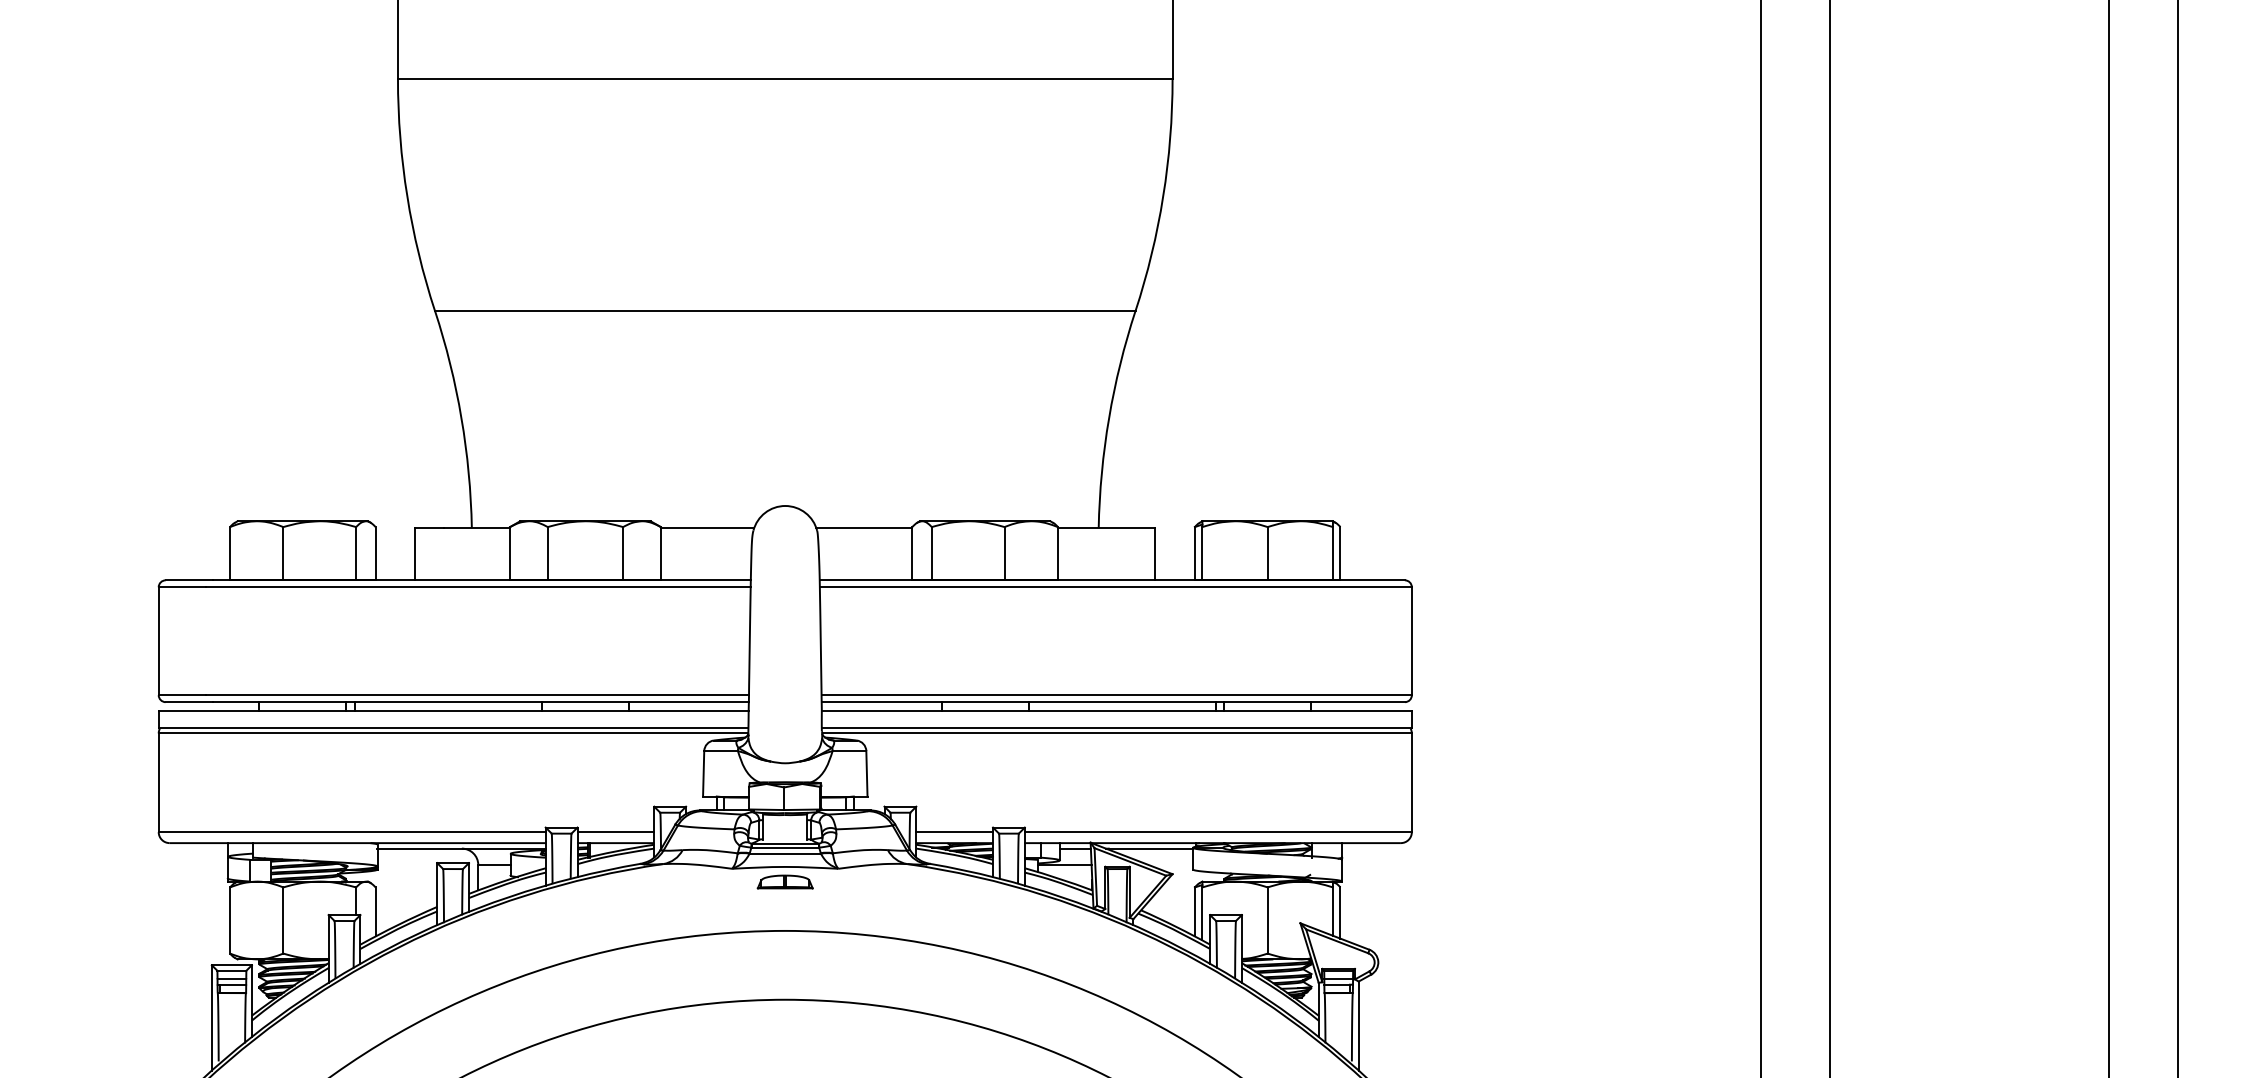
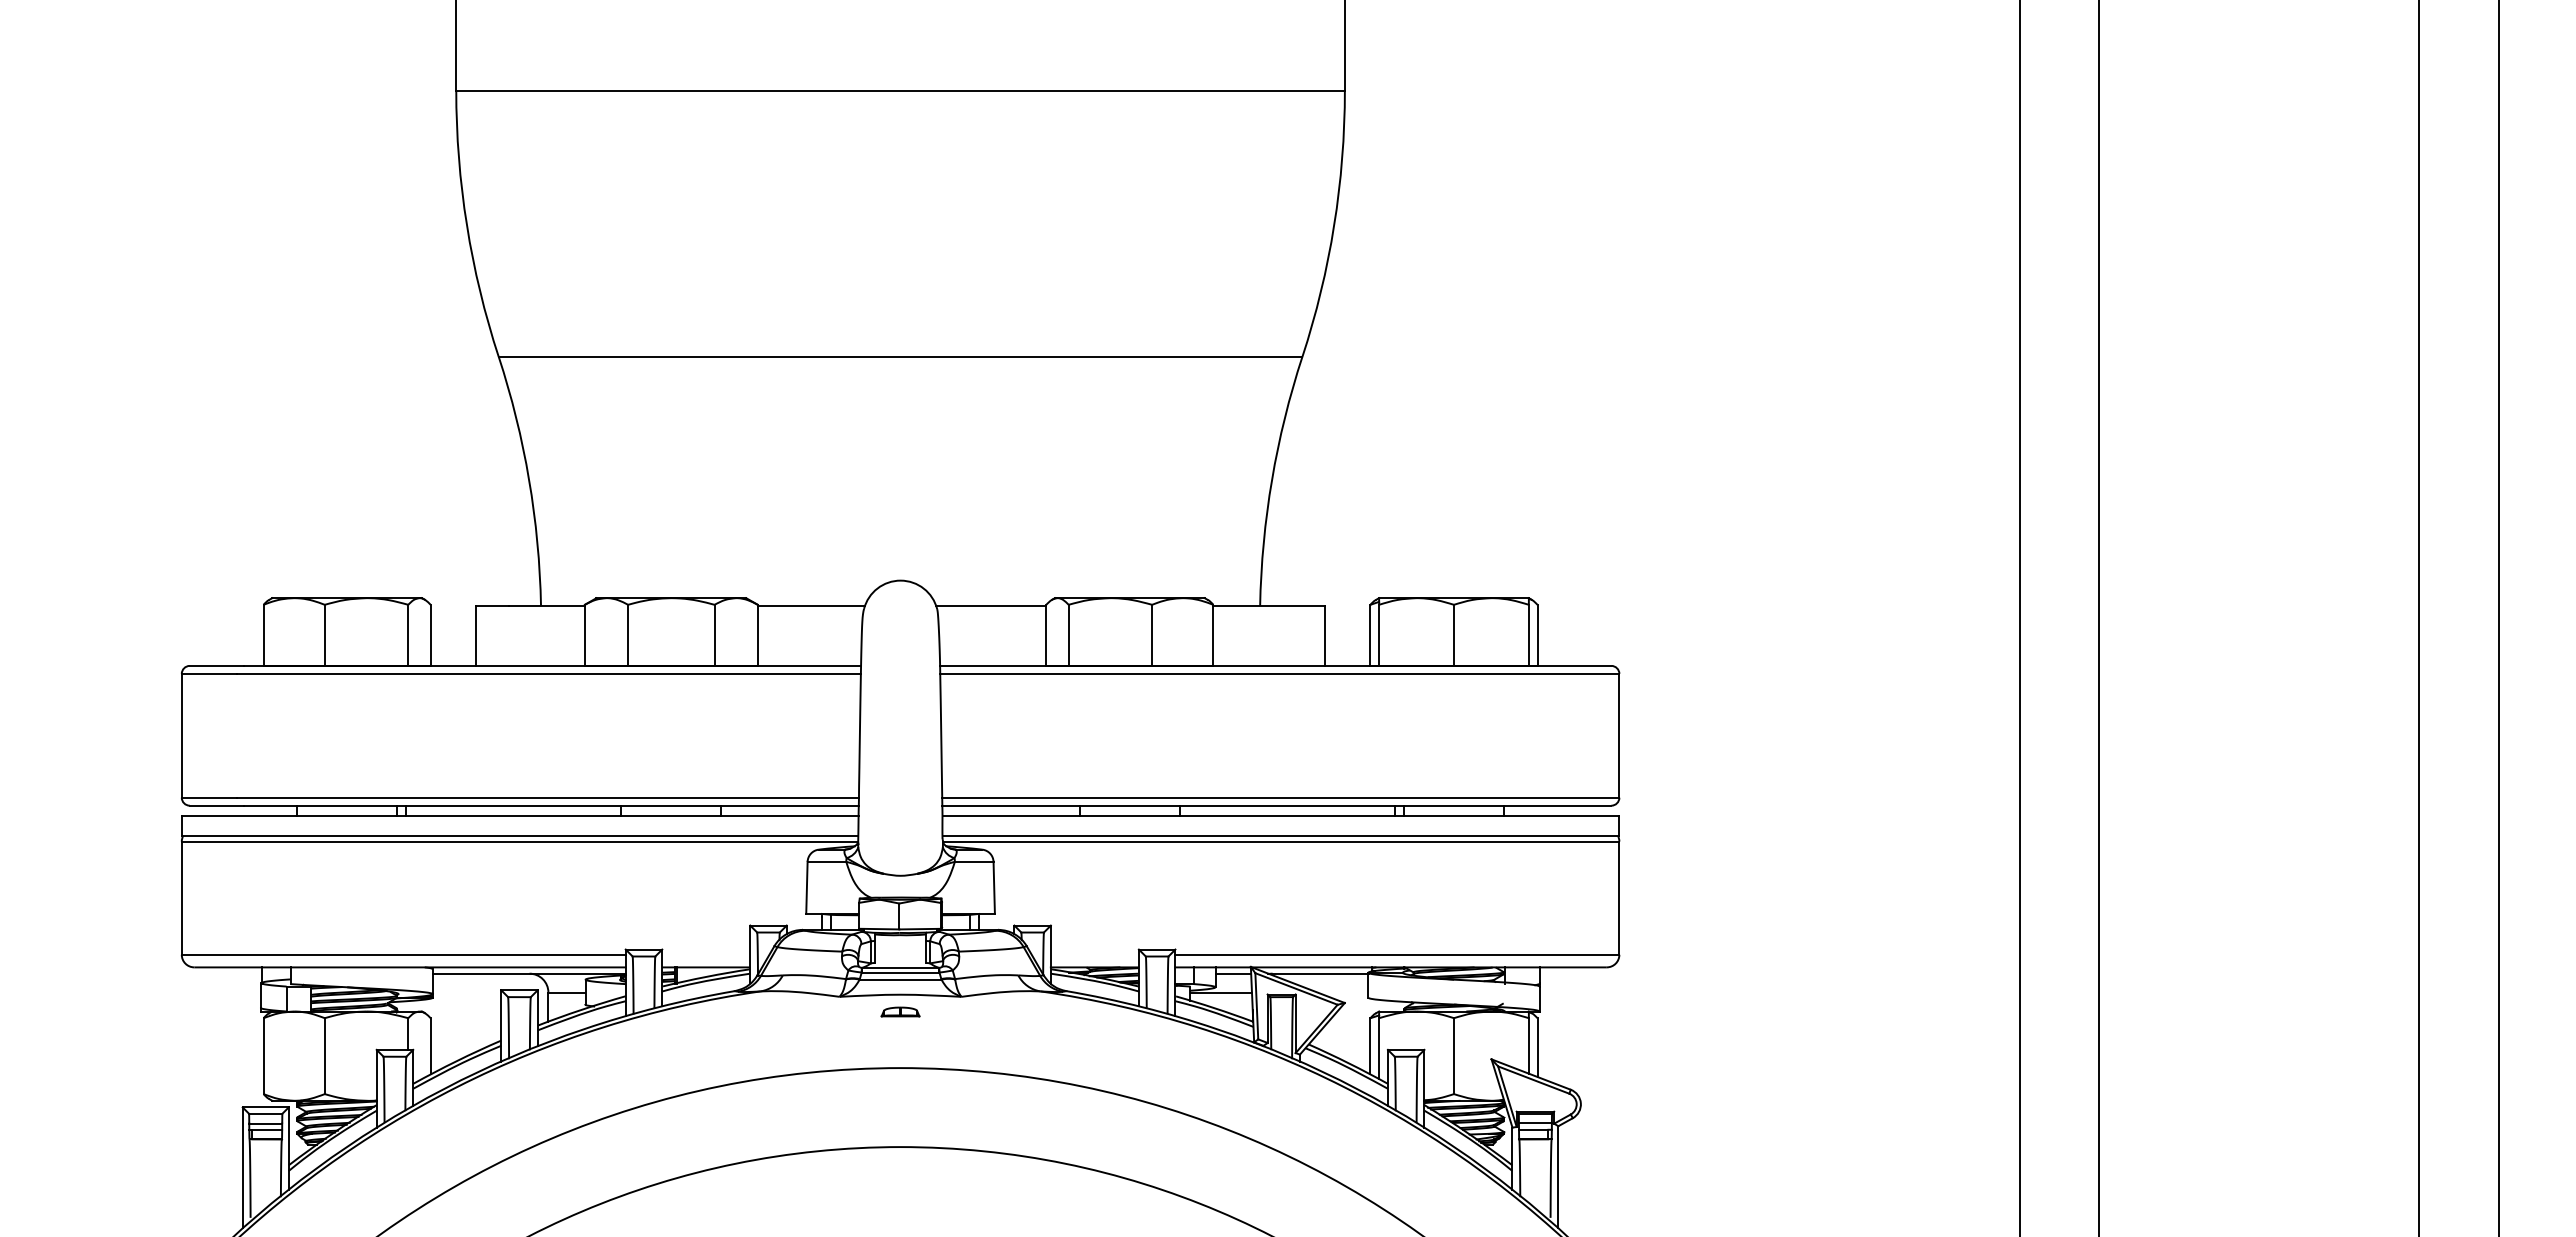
line: (616, 831) -> (706, 954), removed
line: (954, 831) -> (1094, 954), removed
part: (785, 881) -> (900, 1011), size x0.6

